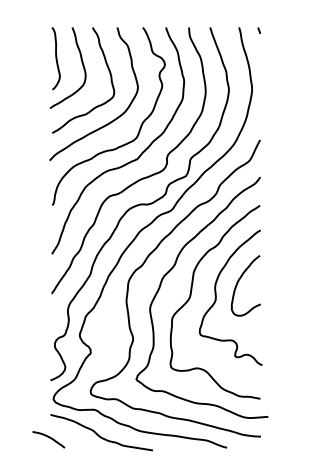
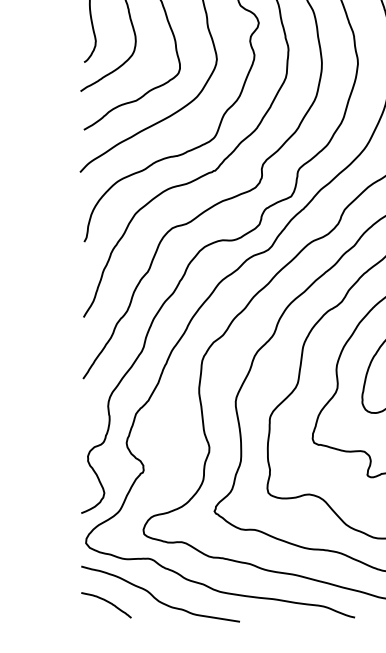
curve: (49, 438) -> (107, 603), moved

